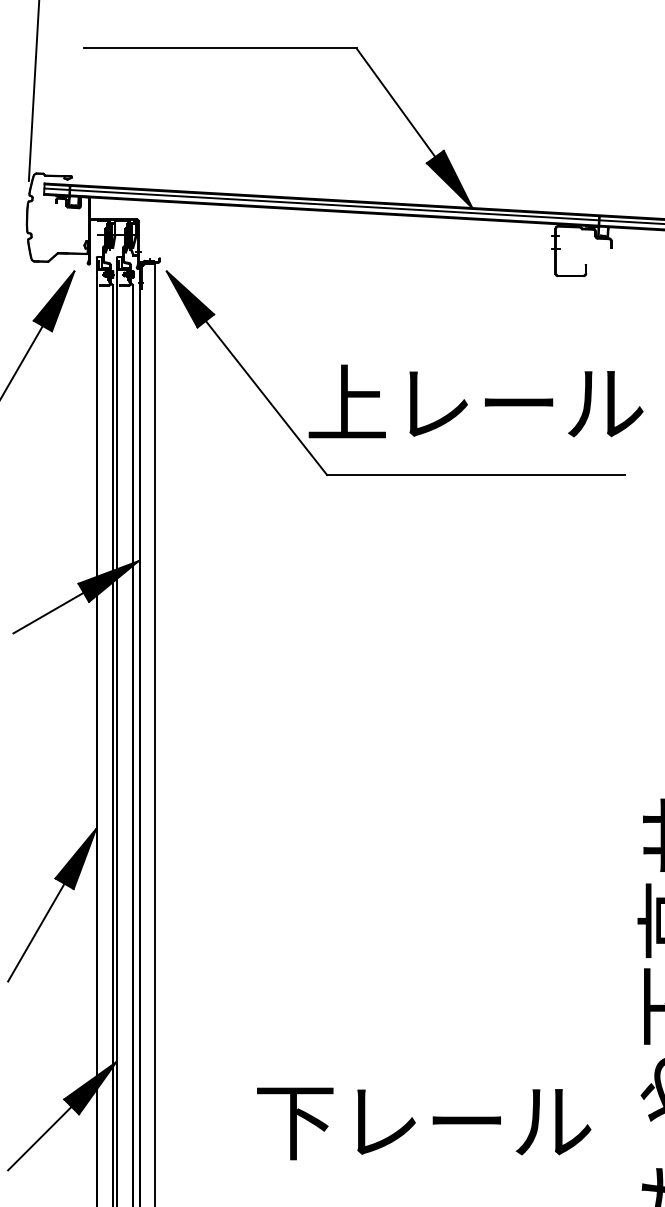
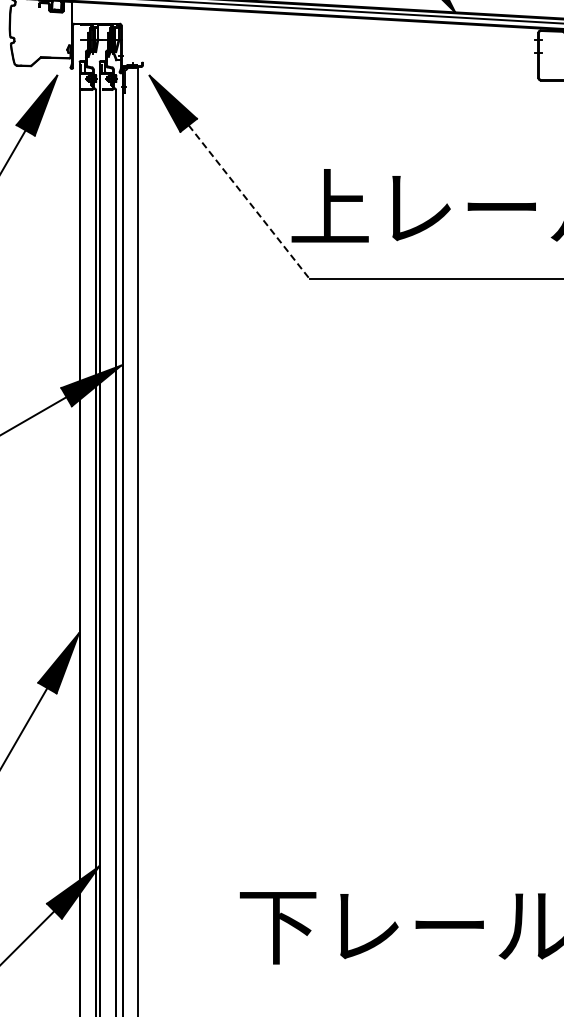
line: (266, 398) -> (249, 202), solid -> dashed

